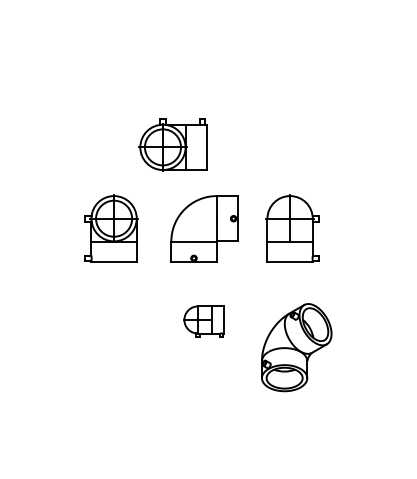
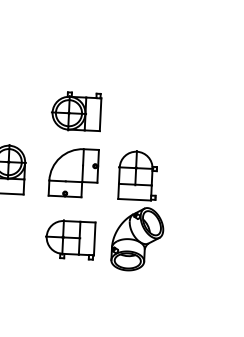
part: (172, 144) -> (75, 111), moved
part: (203, 321) -> (69, 239), size x1.67
part: (296, 347) -> (137, 239), moved

